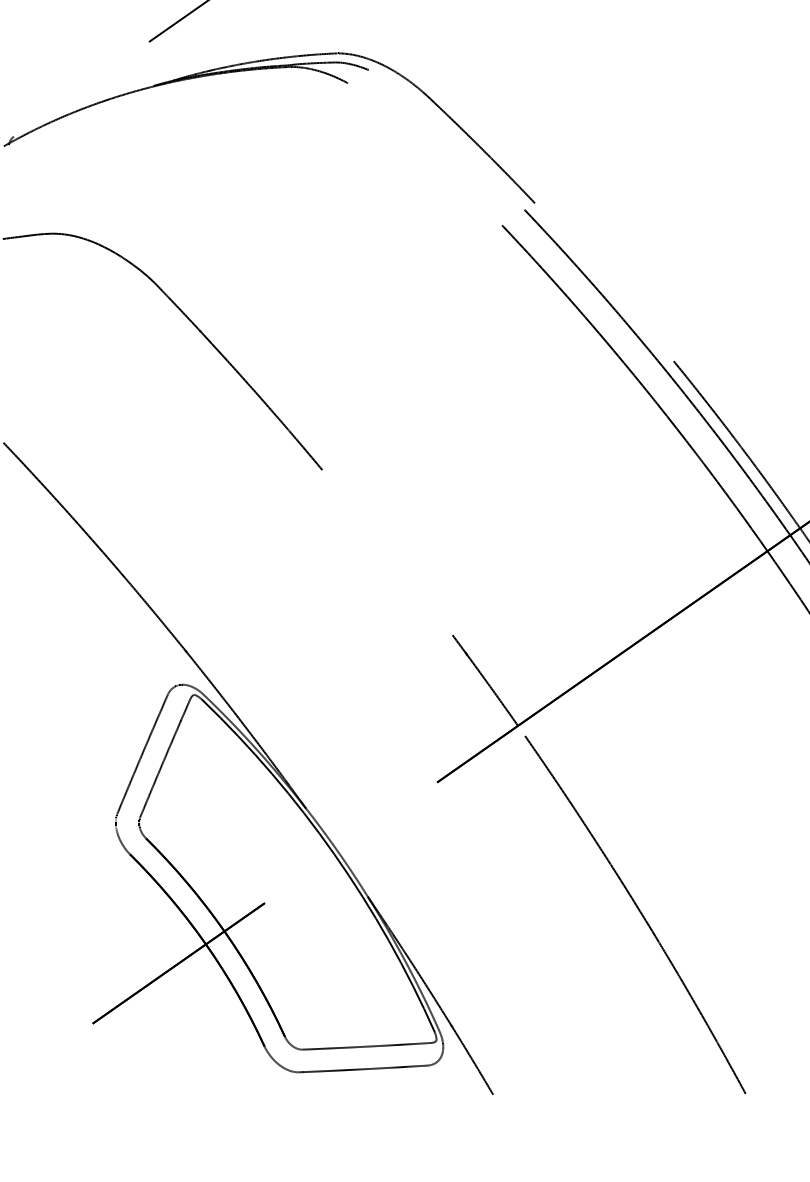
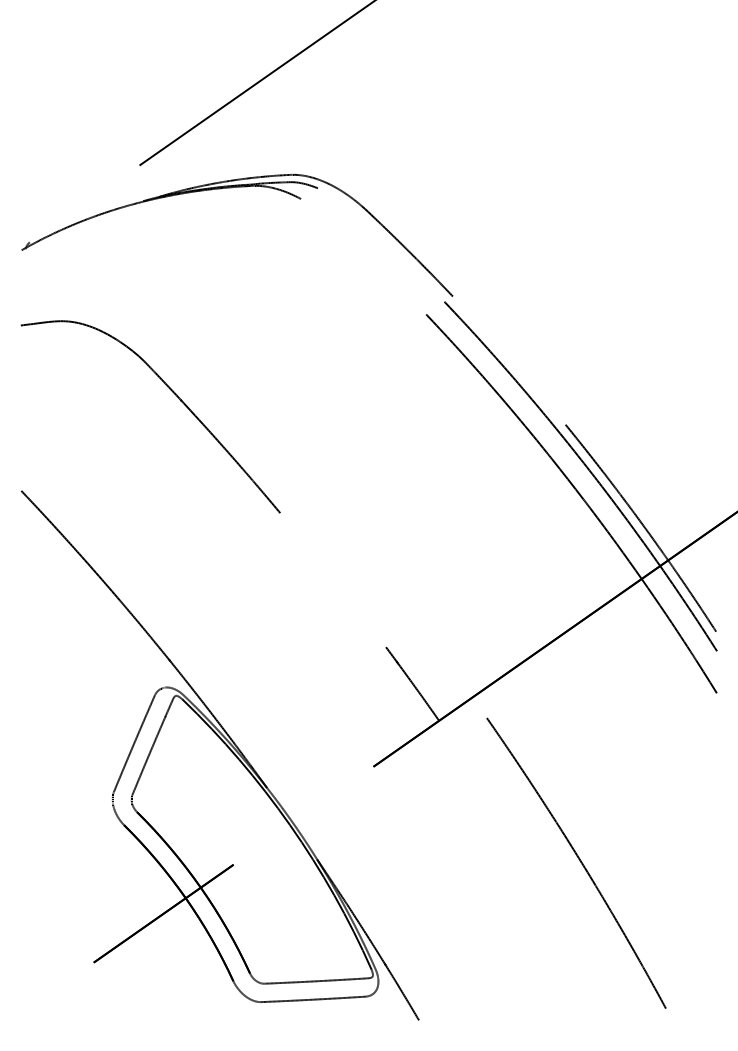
curve: (639, 912) -> (579, 861), moved

